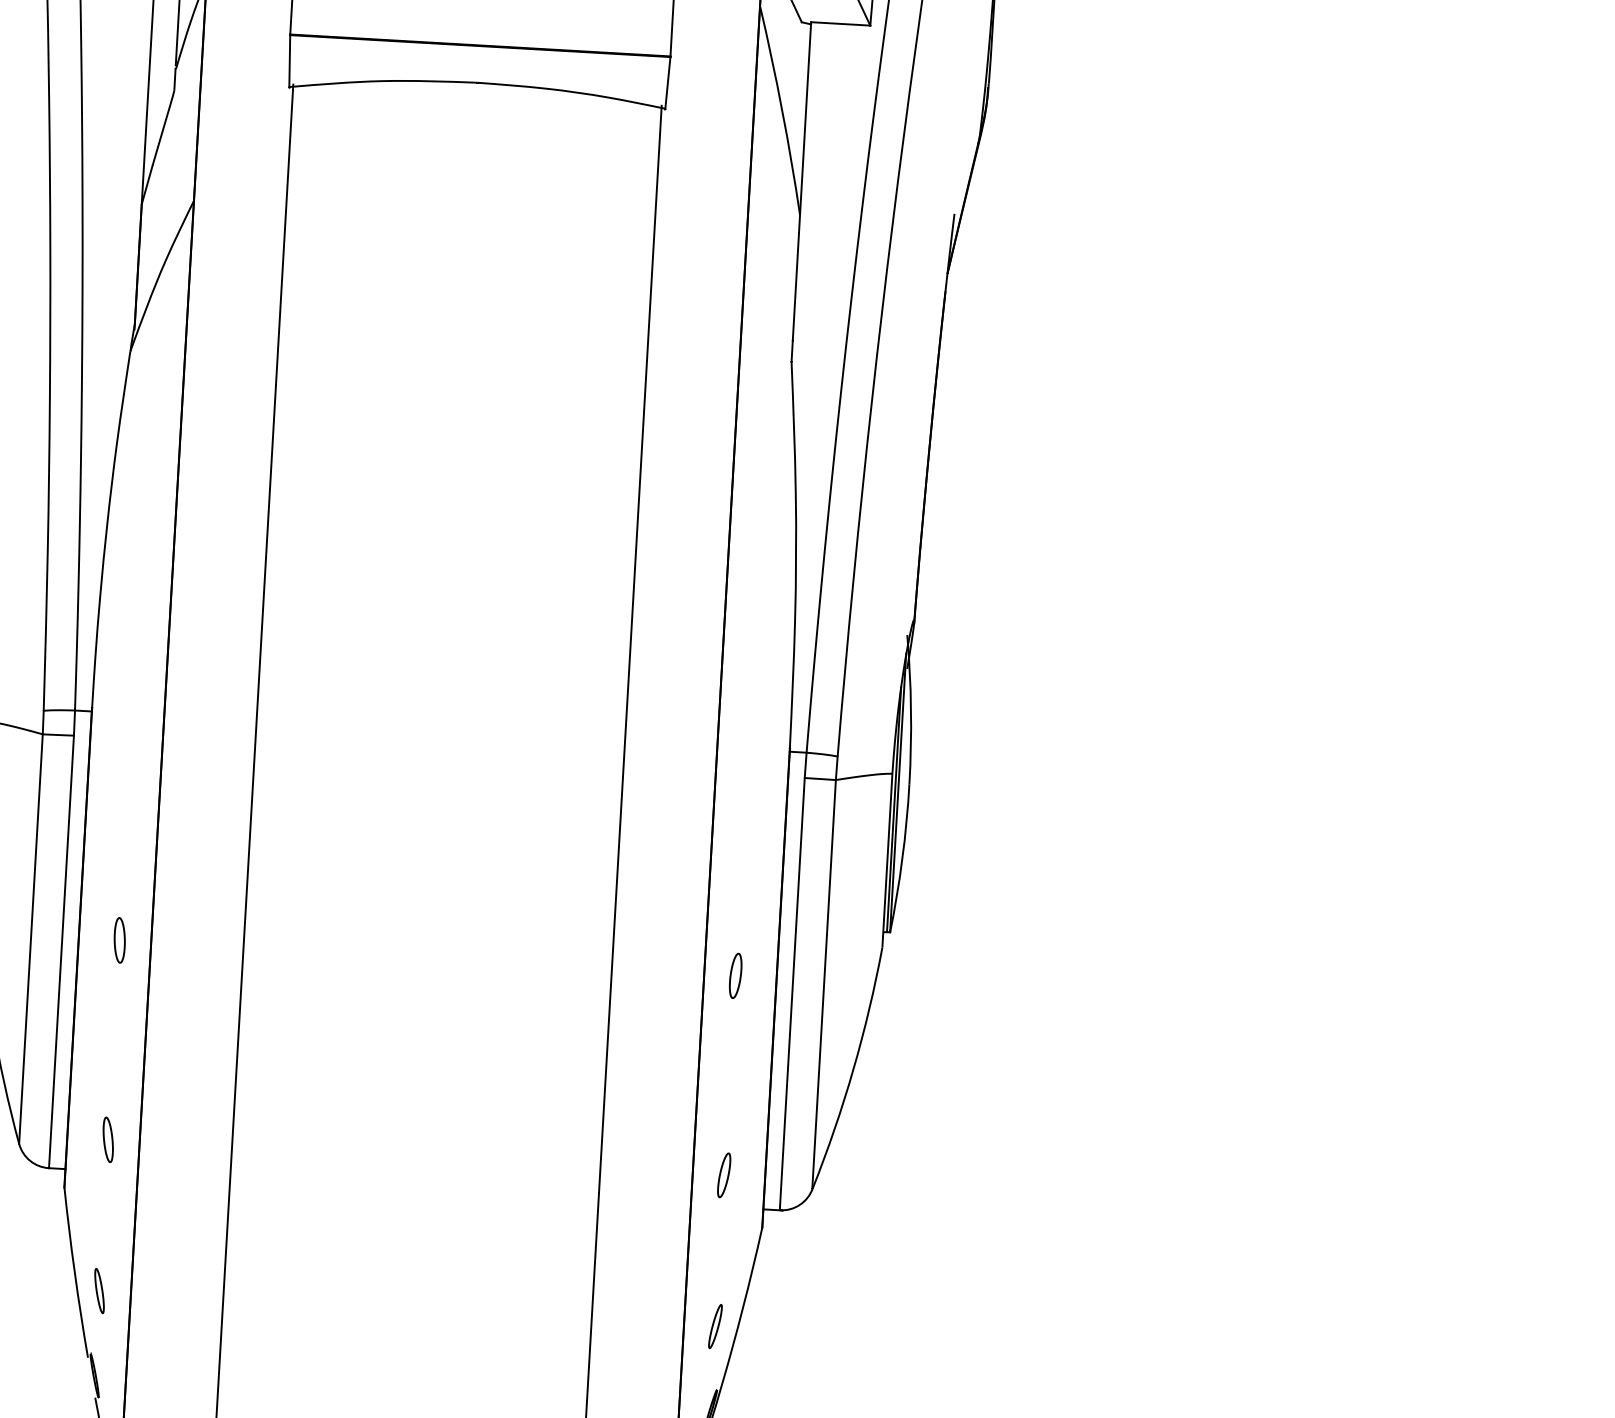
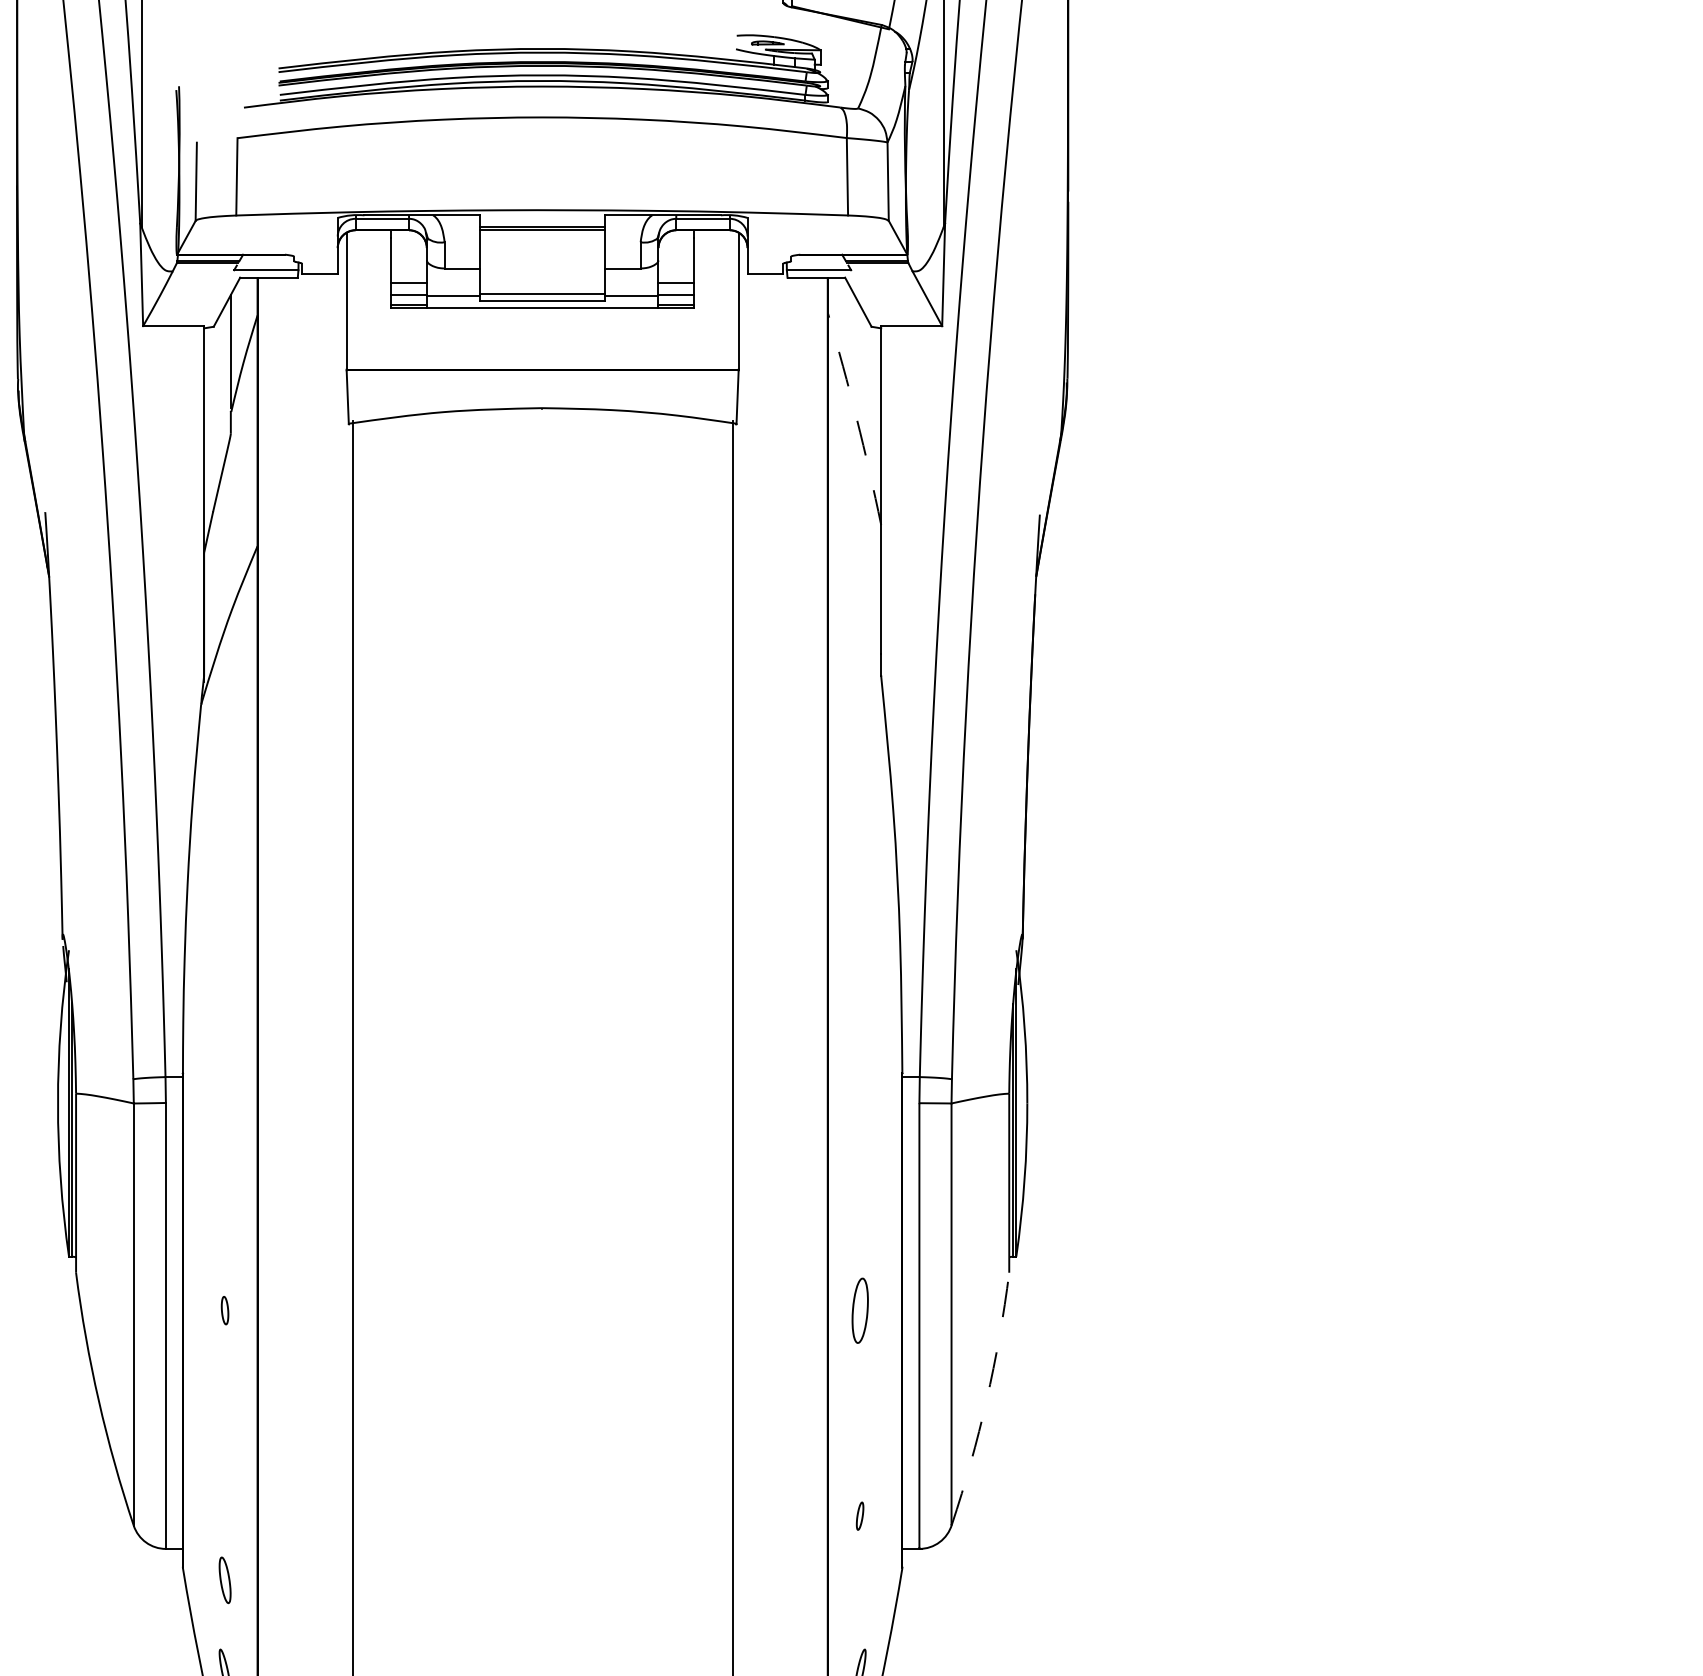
arc: (782, 110) -> (856, 418), solid -> dashed
part: (119, 940) -> (224, 1310), size x0.6
part: (735, 975) -> (859, 1310), size x1.4
arc: (853, 1070) -> (986, 1400), solid -> dashed
part: (107, 1139) -> (224, 1580), moved
part: (723, 1174) -> (859, 1515), size x0.6

